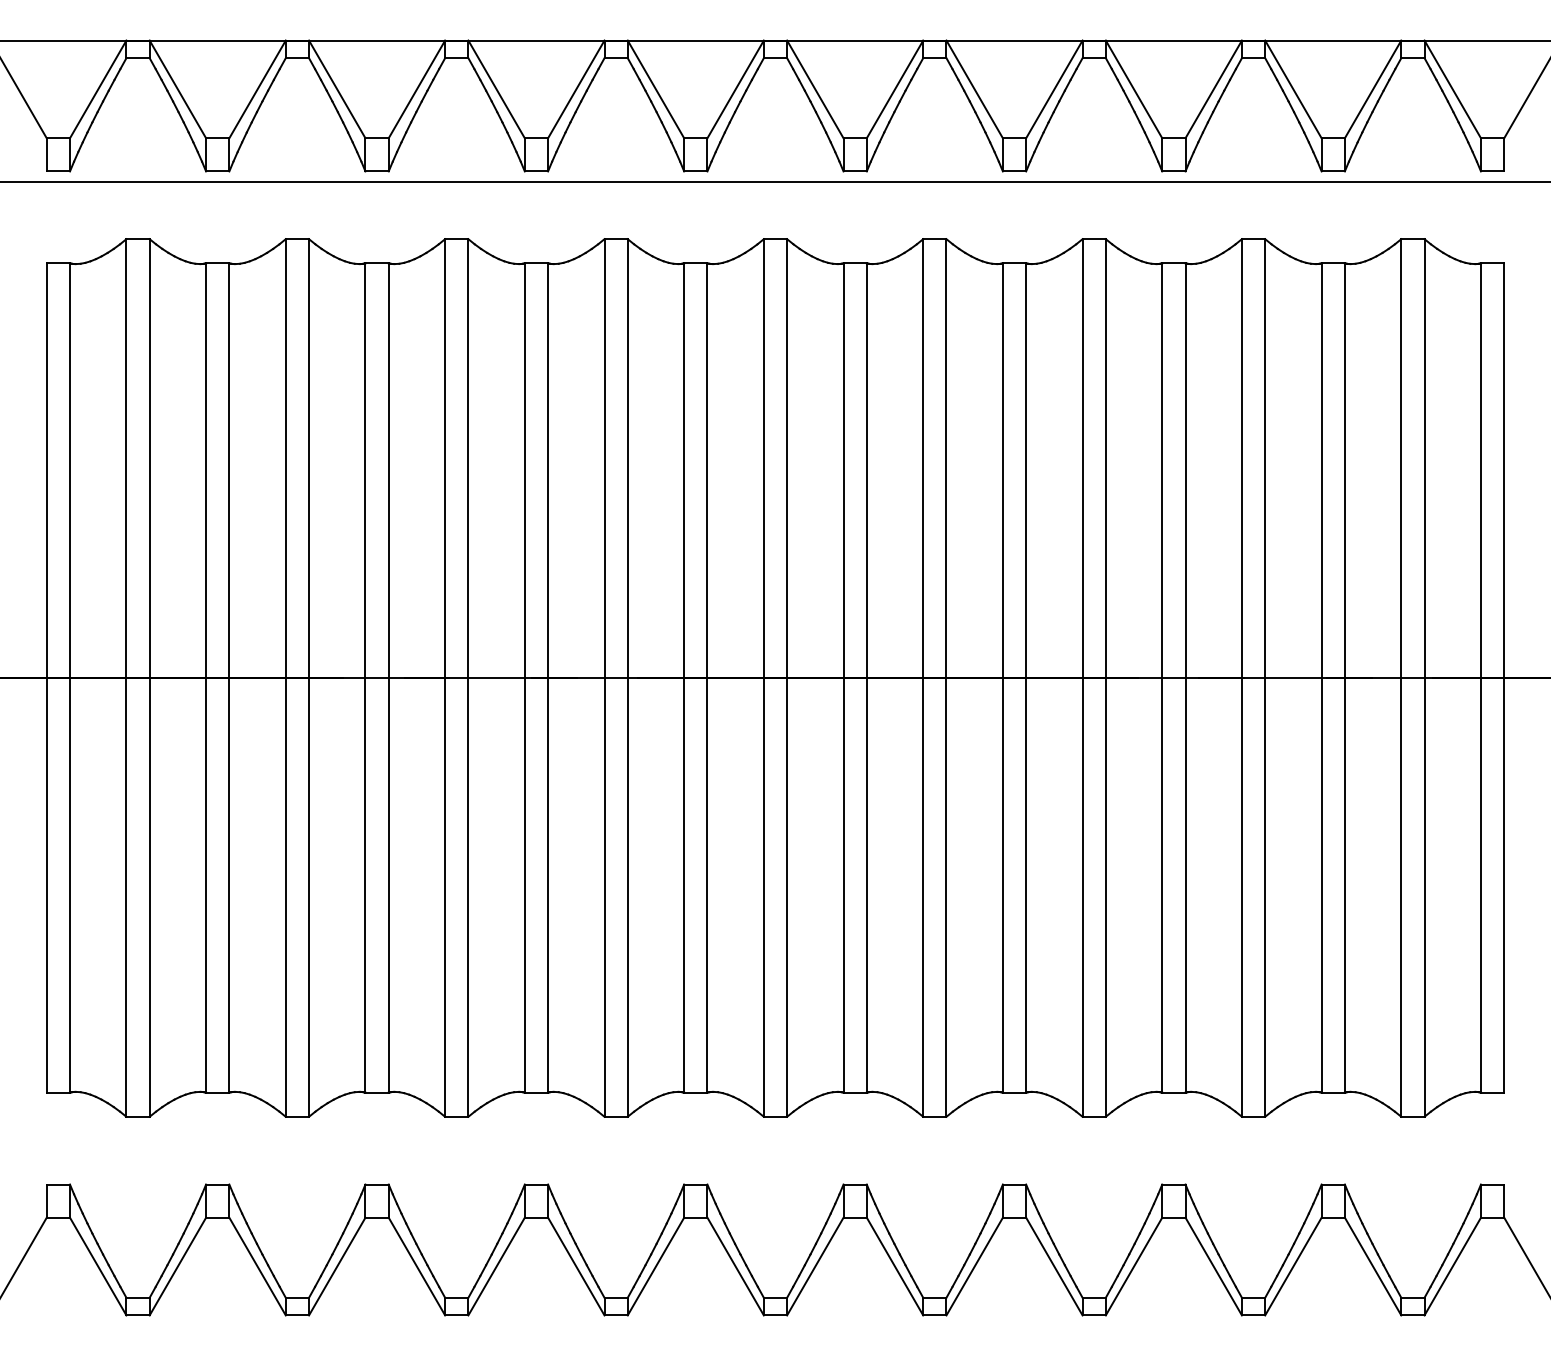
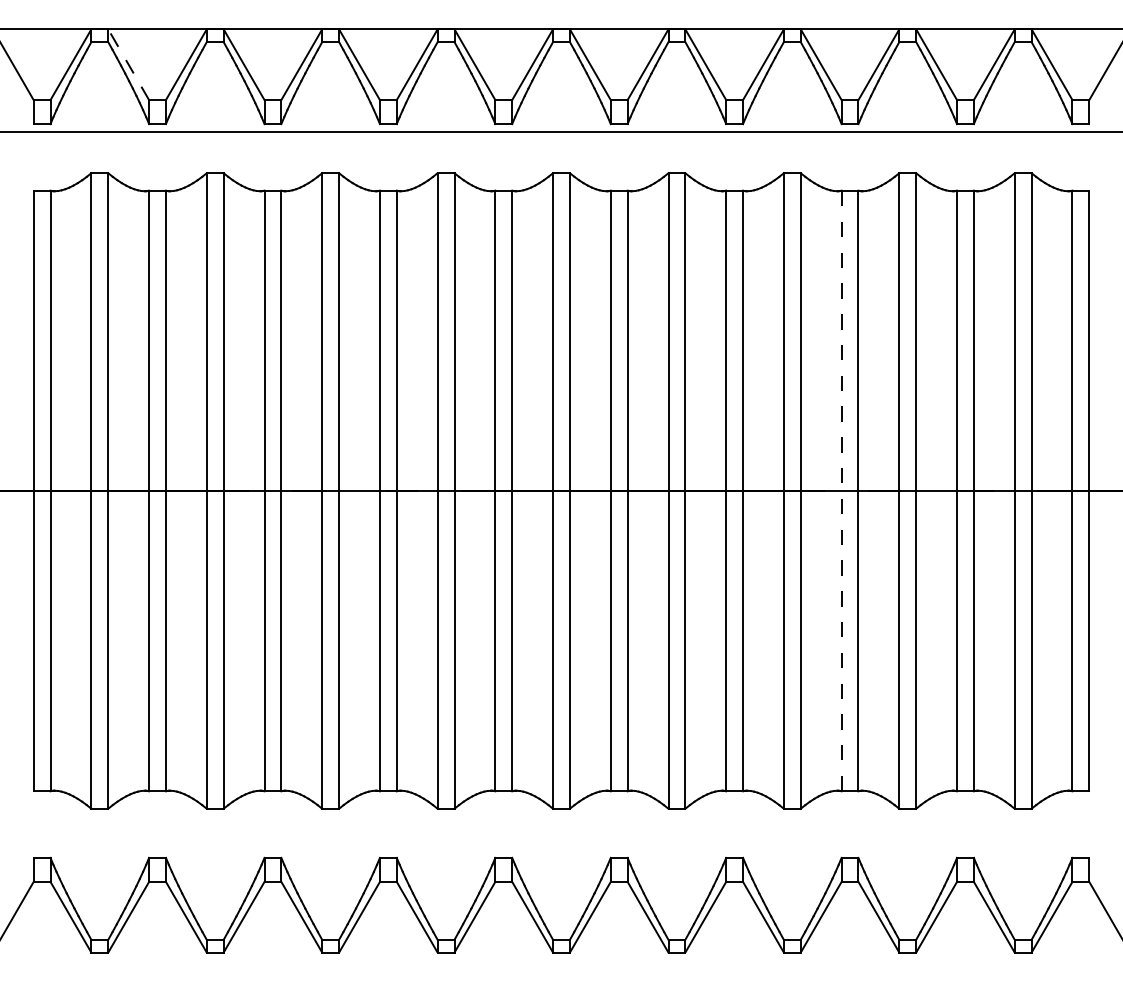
line: (177, 89) -> (128, 64), solid -> dashed
line: (1162, 677) -> (841, 490), solid -> dashed

